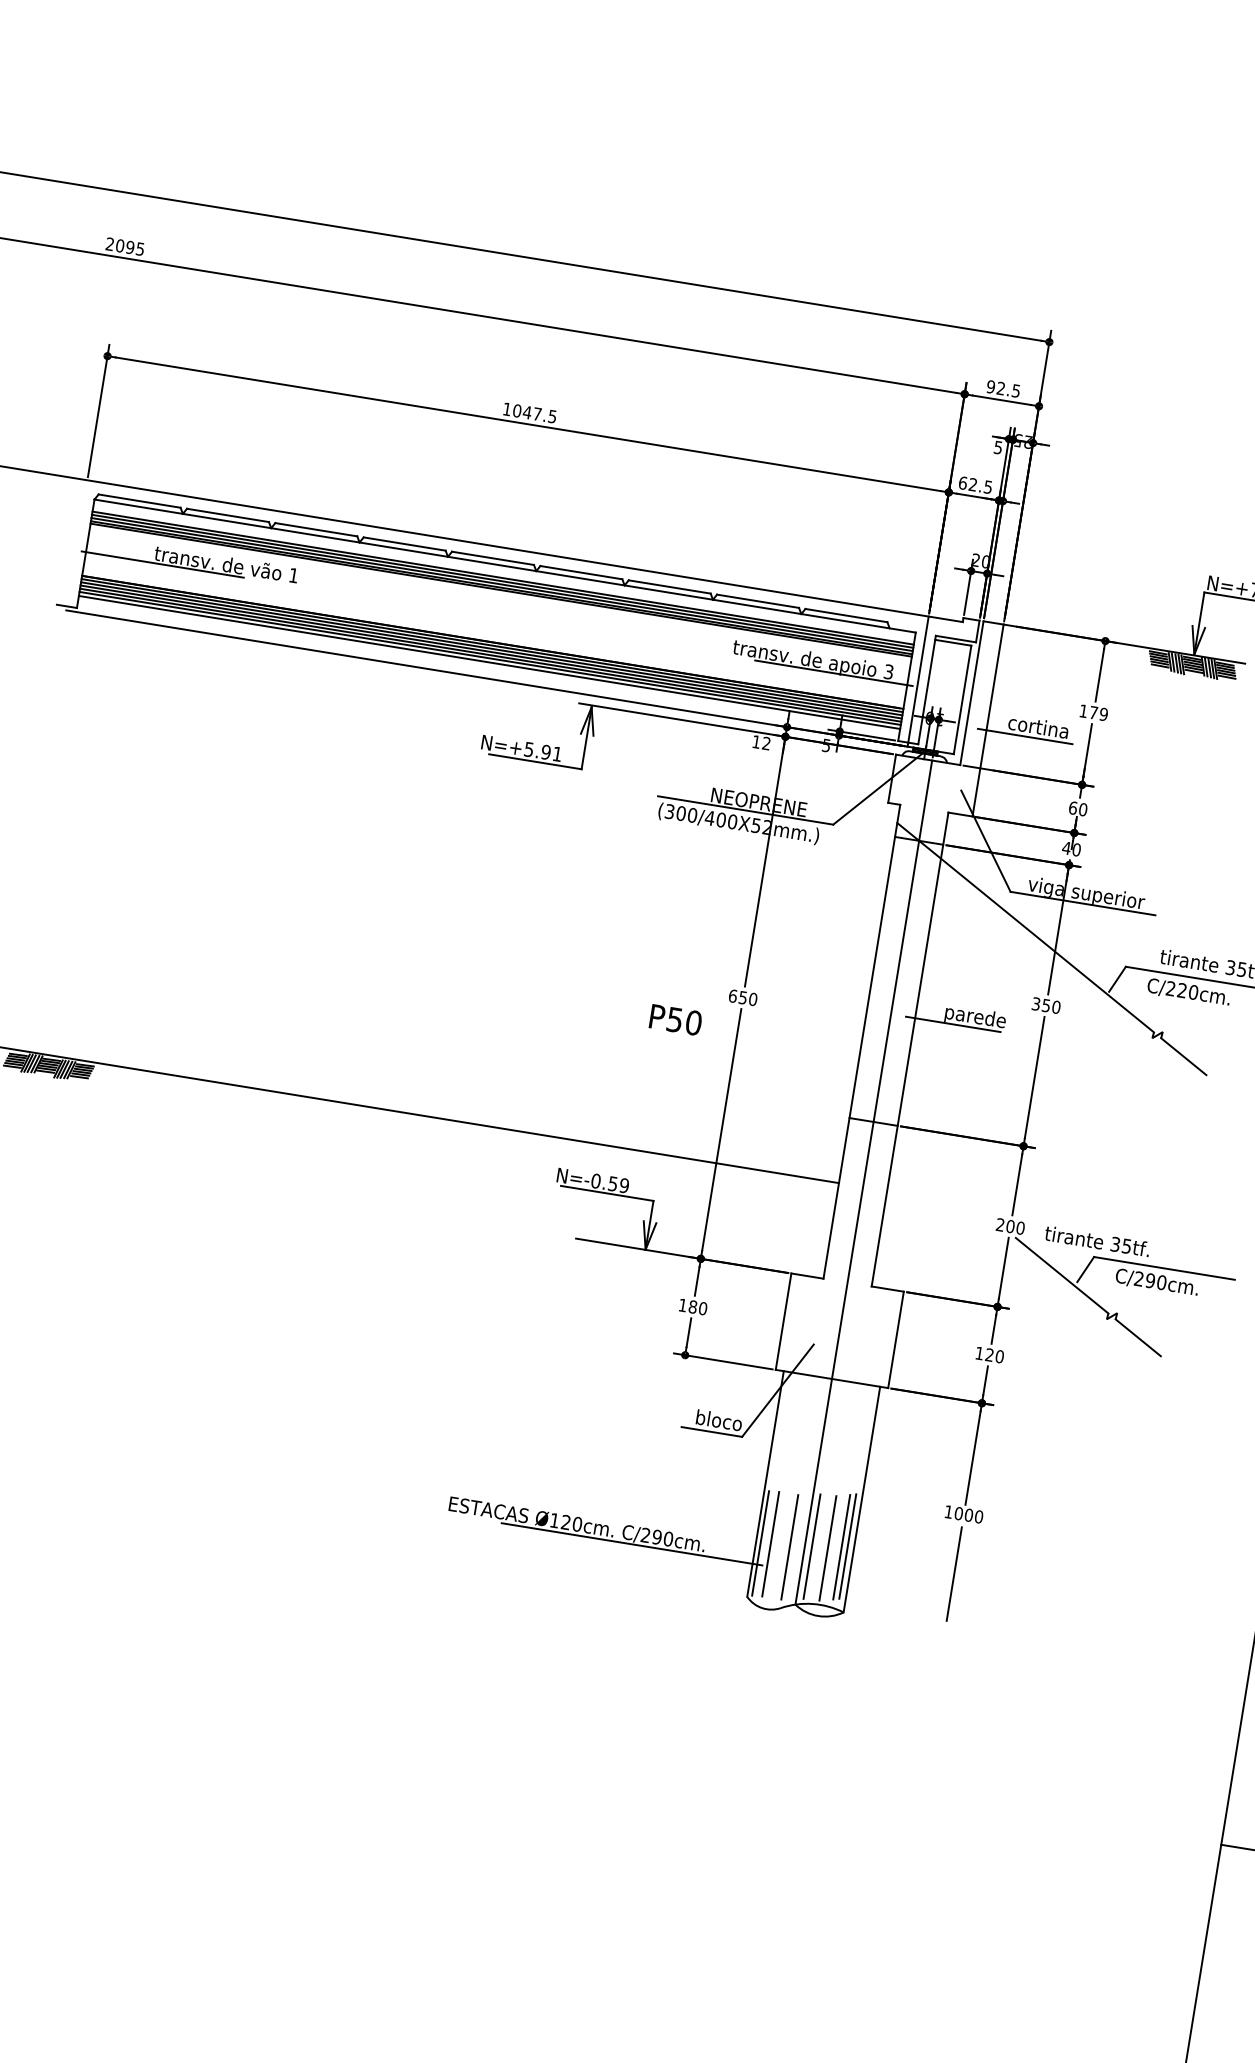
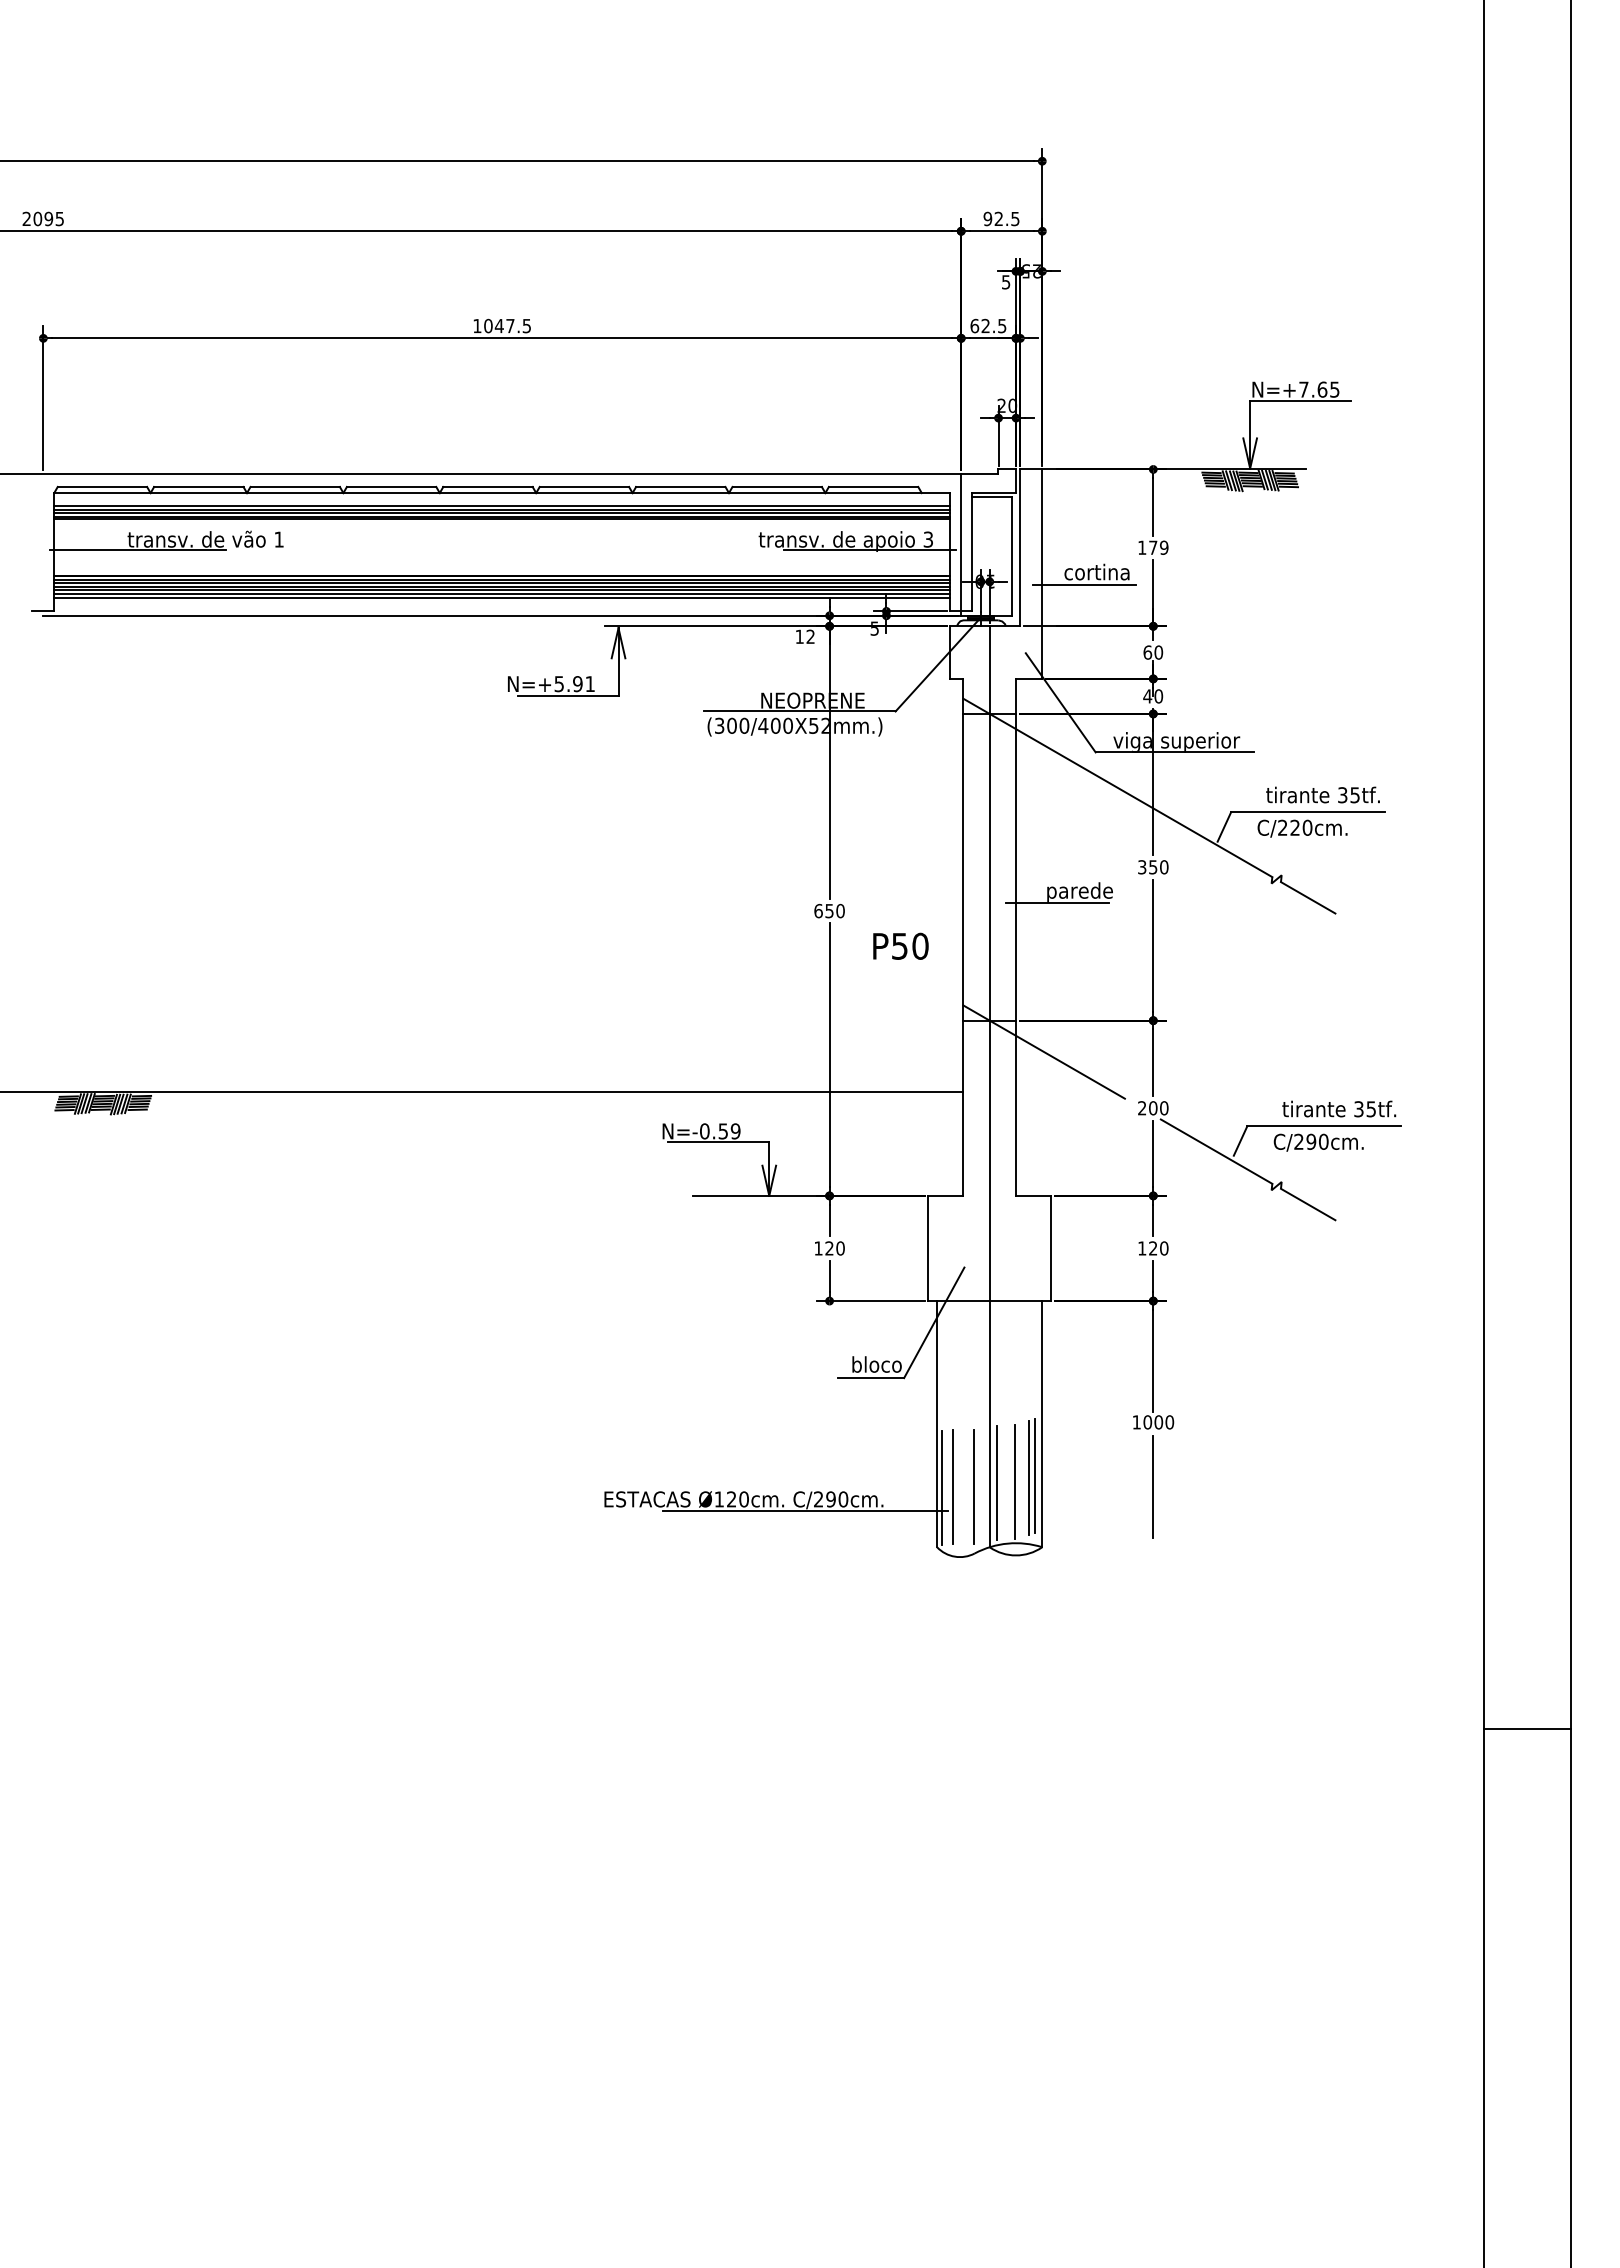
text: (675, 1019) -> (900, 945), moved
line: (918, 1158) -> (1043, 1051), added
text: (1097, 1240) -> (1339, 1108), moved
text: (692, 1307) -> (829, 1248), 180 -> 120

